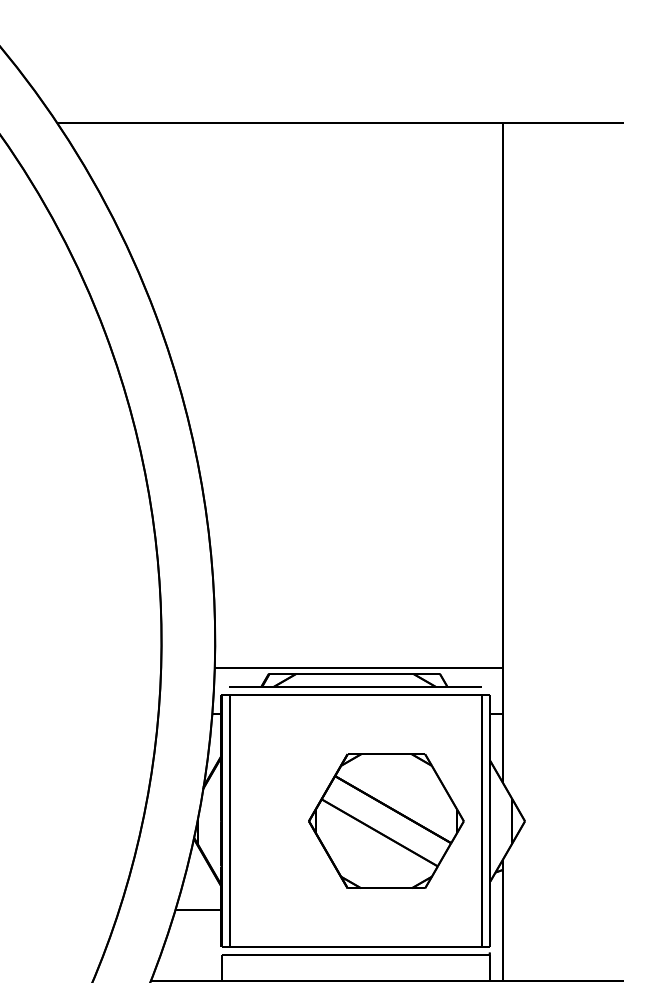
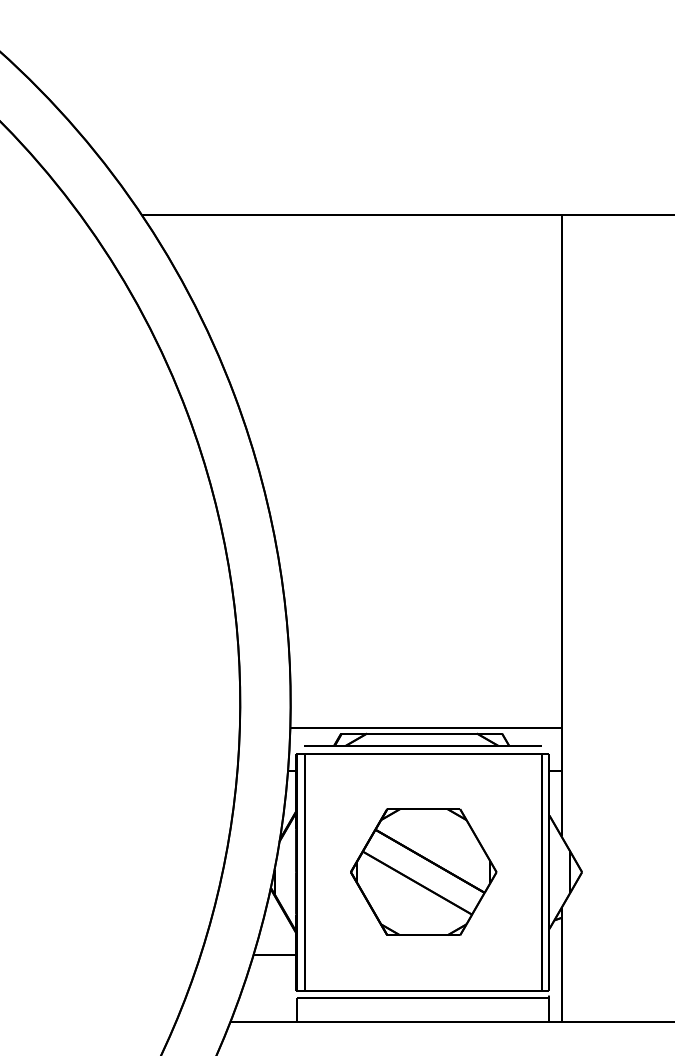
part: (386, 820) -> (423, 871), moved

